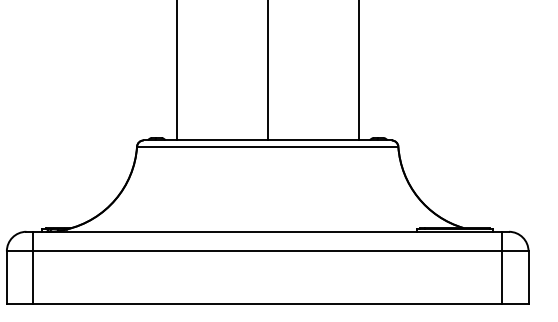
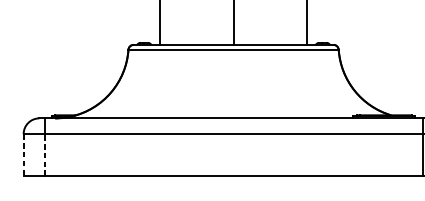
line: (32, 276) -> (44, 154), solid -> dashed
line: (6, 277) -> (23, 155), solid -> dashed

